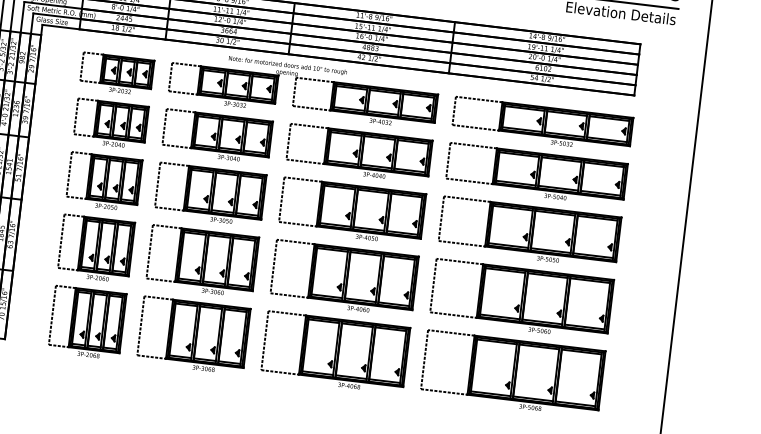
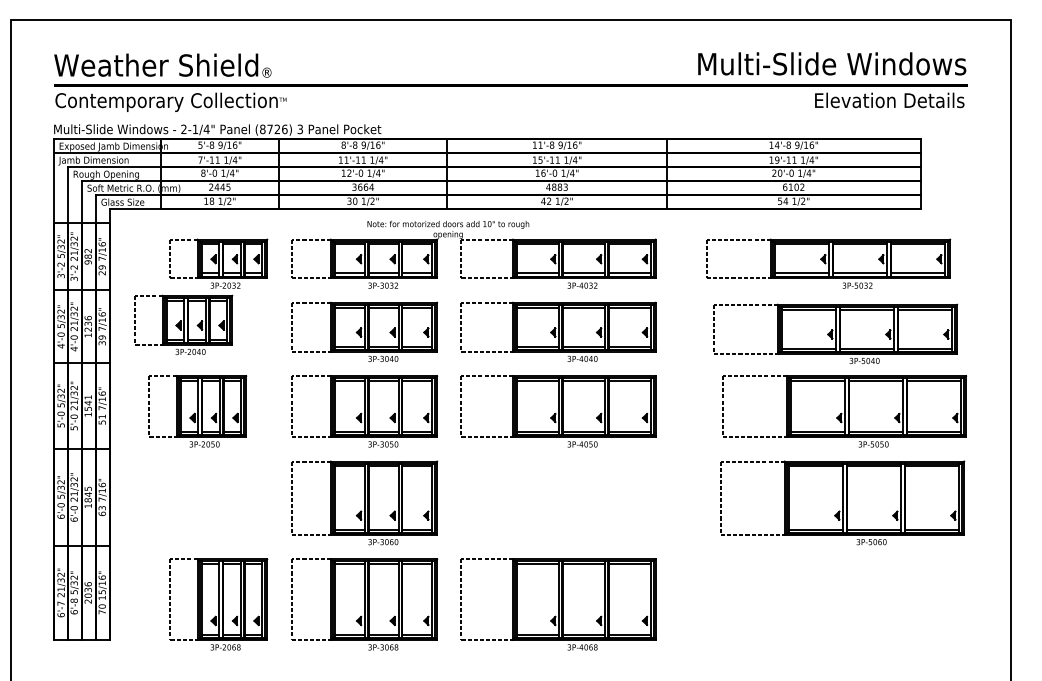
part: (110, 123) -> (183, 324), moved
part: (542, 124) -> (828, 263), moved
part: (536, 174) -> (835, 333), moved
part: (103, 182) -> (197, 411), moved
part: (529, 232) -> (844, 411), moved
part: (95, 248) -> (218, 502), removed
part: (344, 278) -> (558, 502), removed
part: (521, 299) -> (842, 502), moved
part: (512, 373) -> (801, 604), removed

